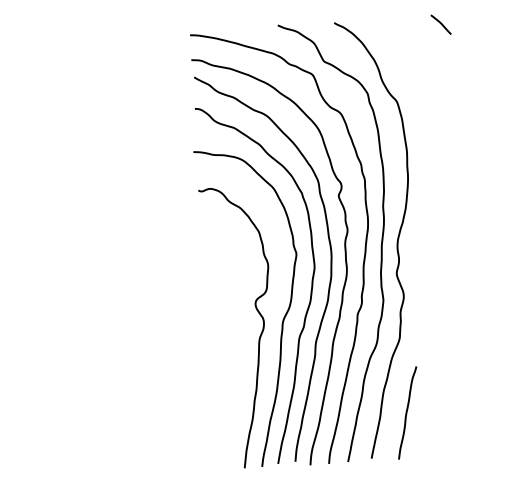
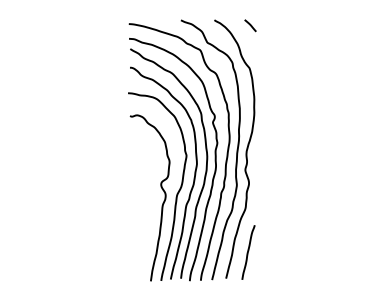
line: (441, 24) -> (250, 25), moved

